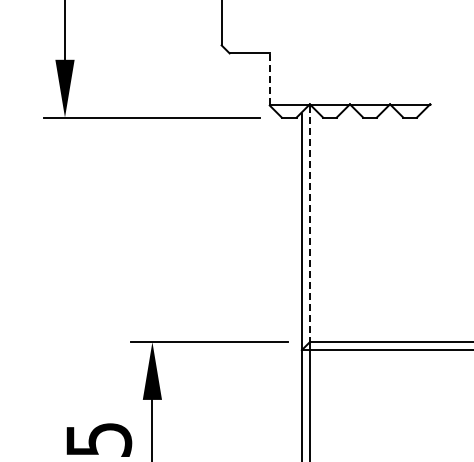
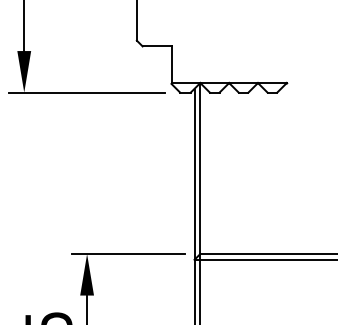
line: (269, 79) -> (171, 65), dashed -> solid
line: (309, 224) -> (200, 169), dashed -> solid

